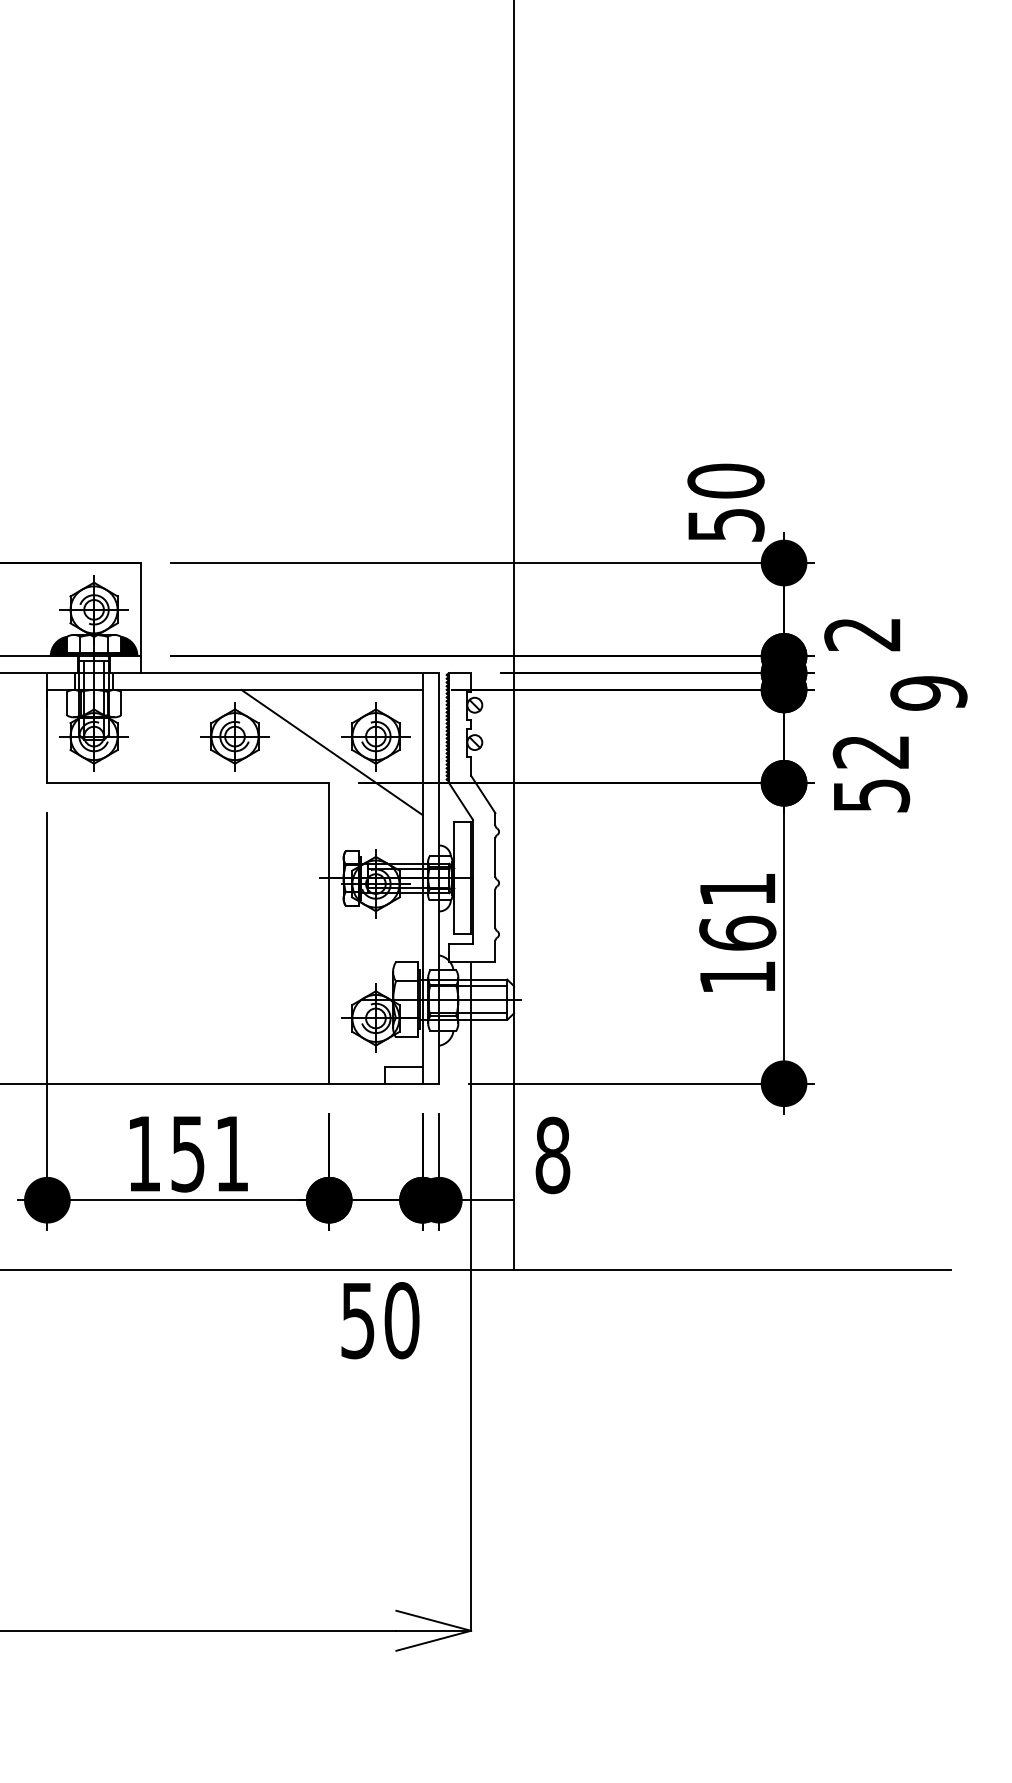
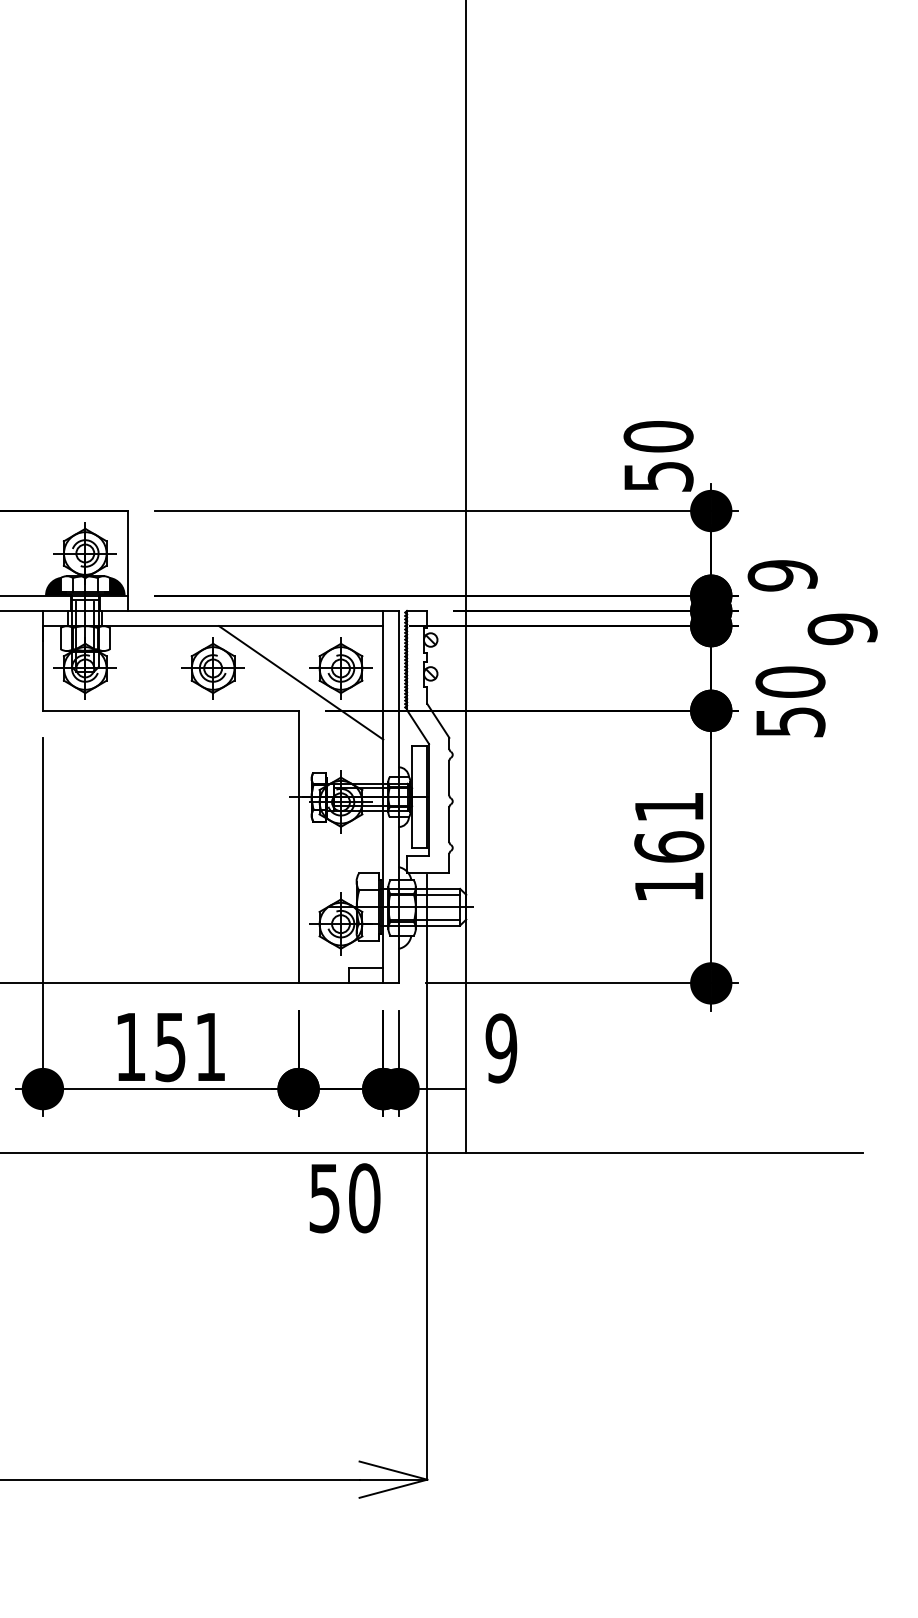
text: (862, 634) -> (782, 575), 2 -> 9
text: (871, 751) -> (790, 681), 52 -> 50
text: (552, 1155) -> (501, 1048), 8 -> 9

